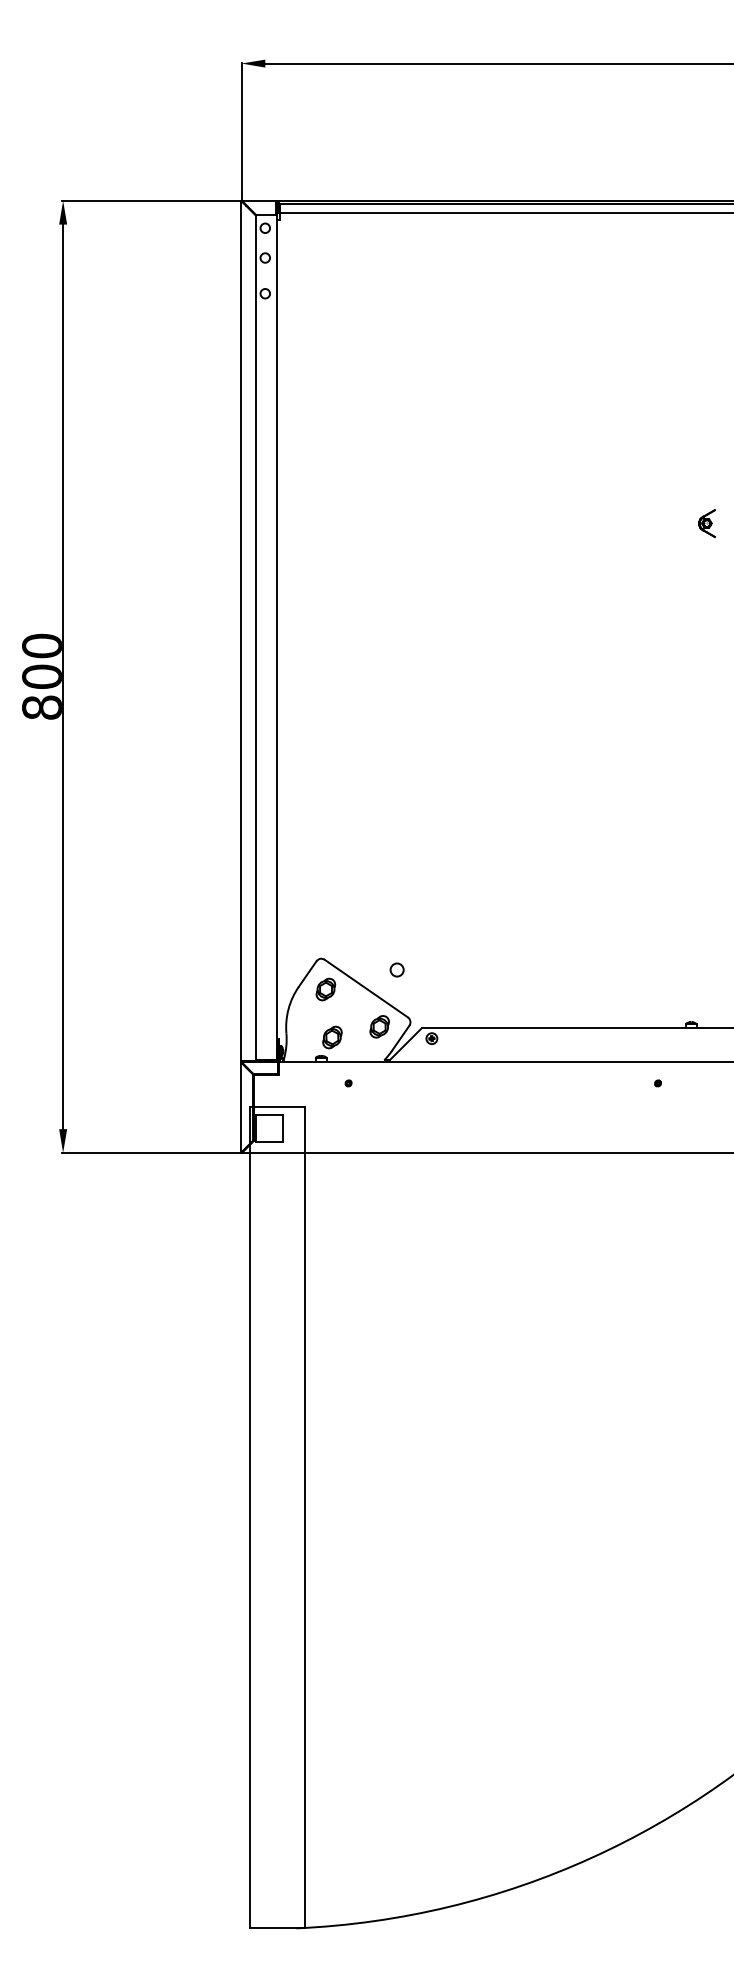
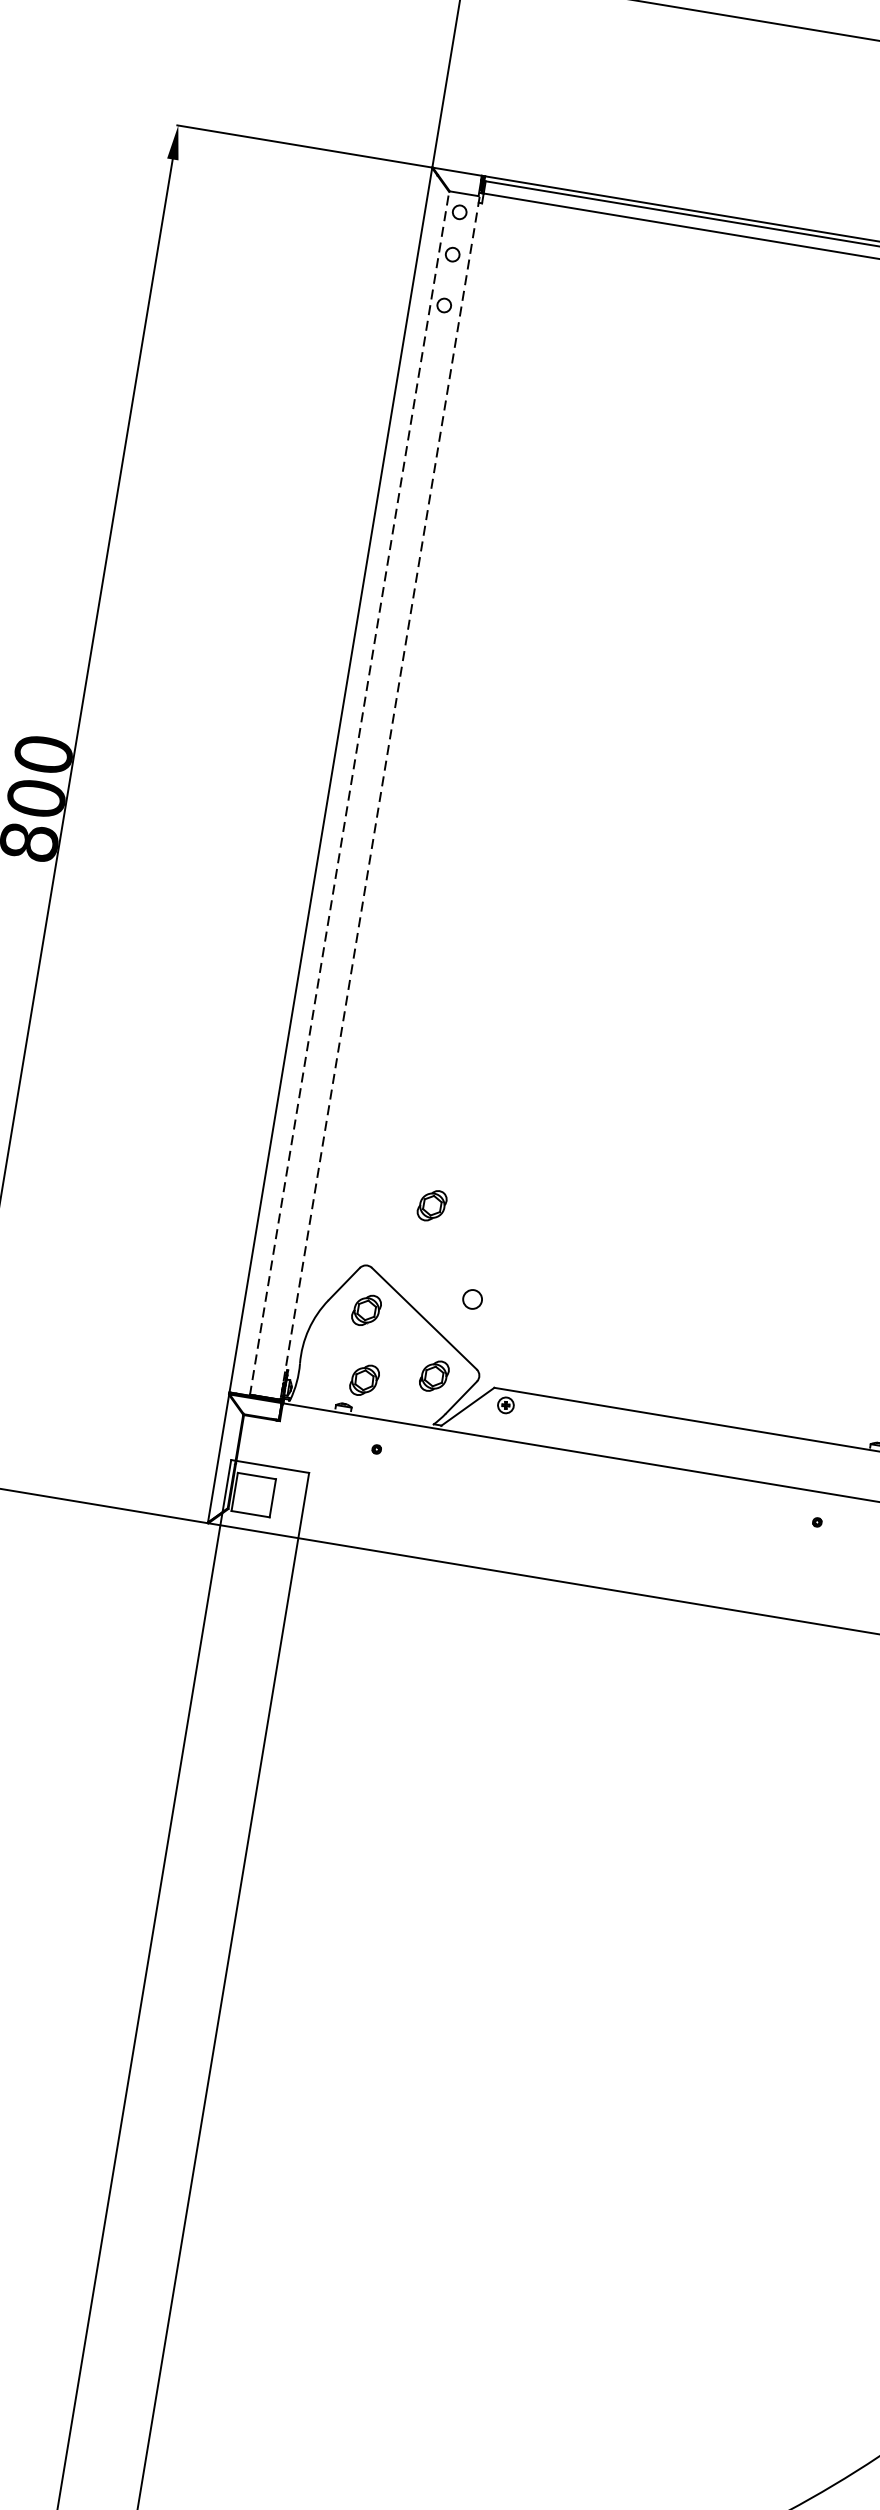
line: (277, 632) -> (381, 790), solid -> dashed
line: (255, 638) -> (349, 794), solid -> dashed
part: (358, 910) -> (431, 1205), added

